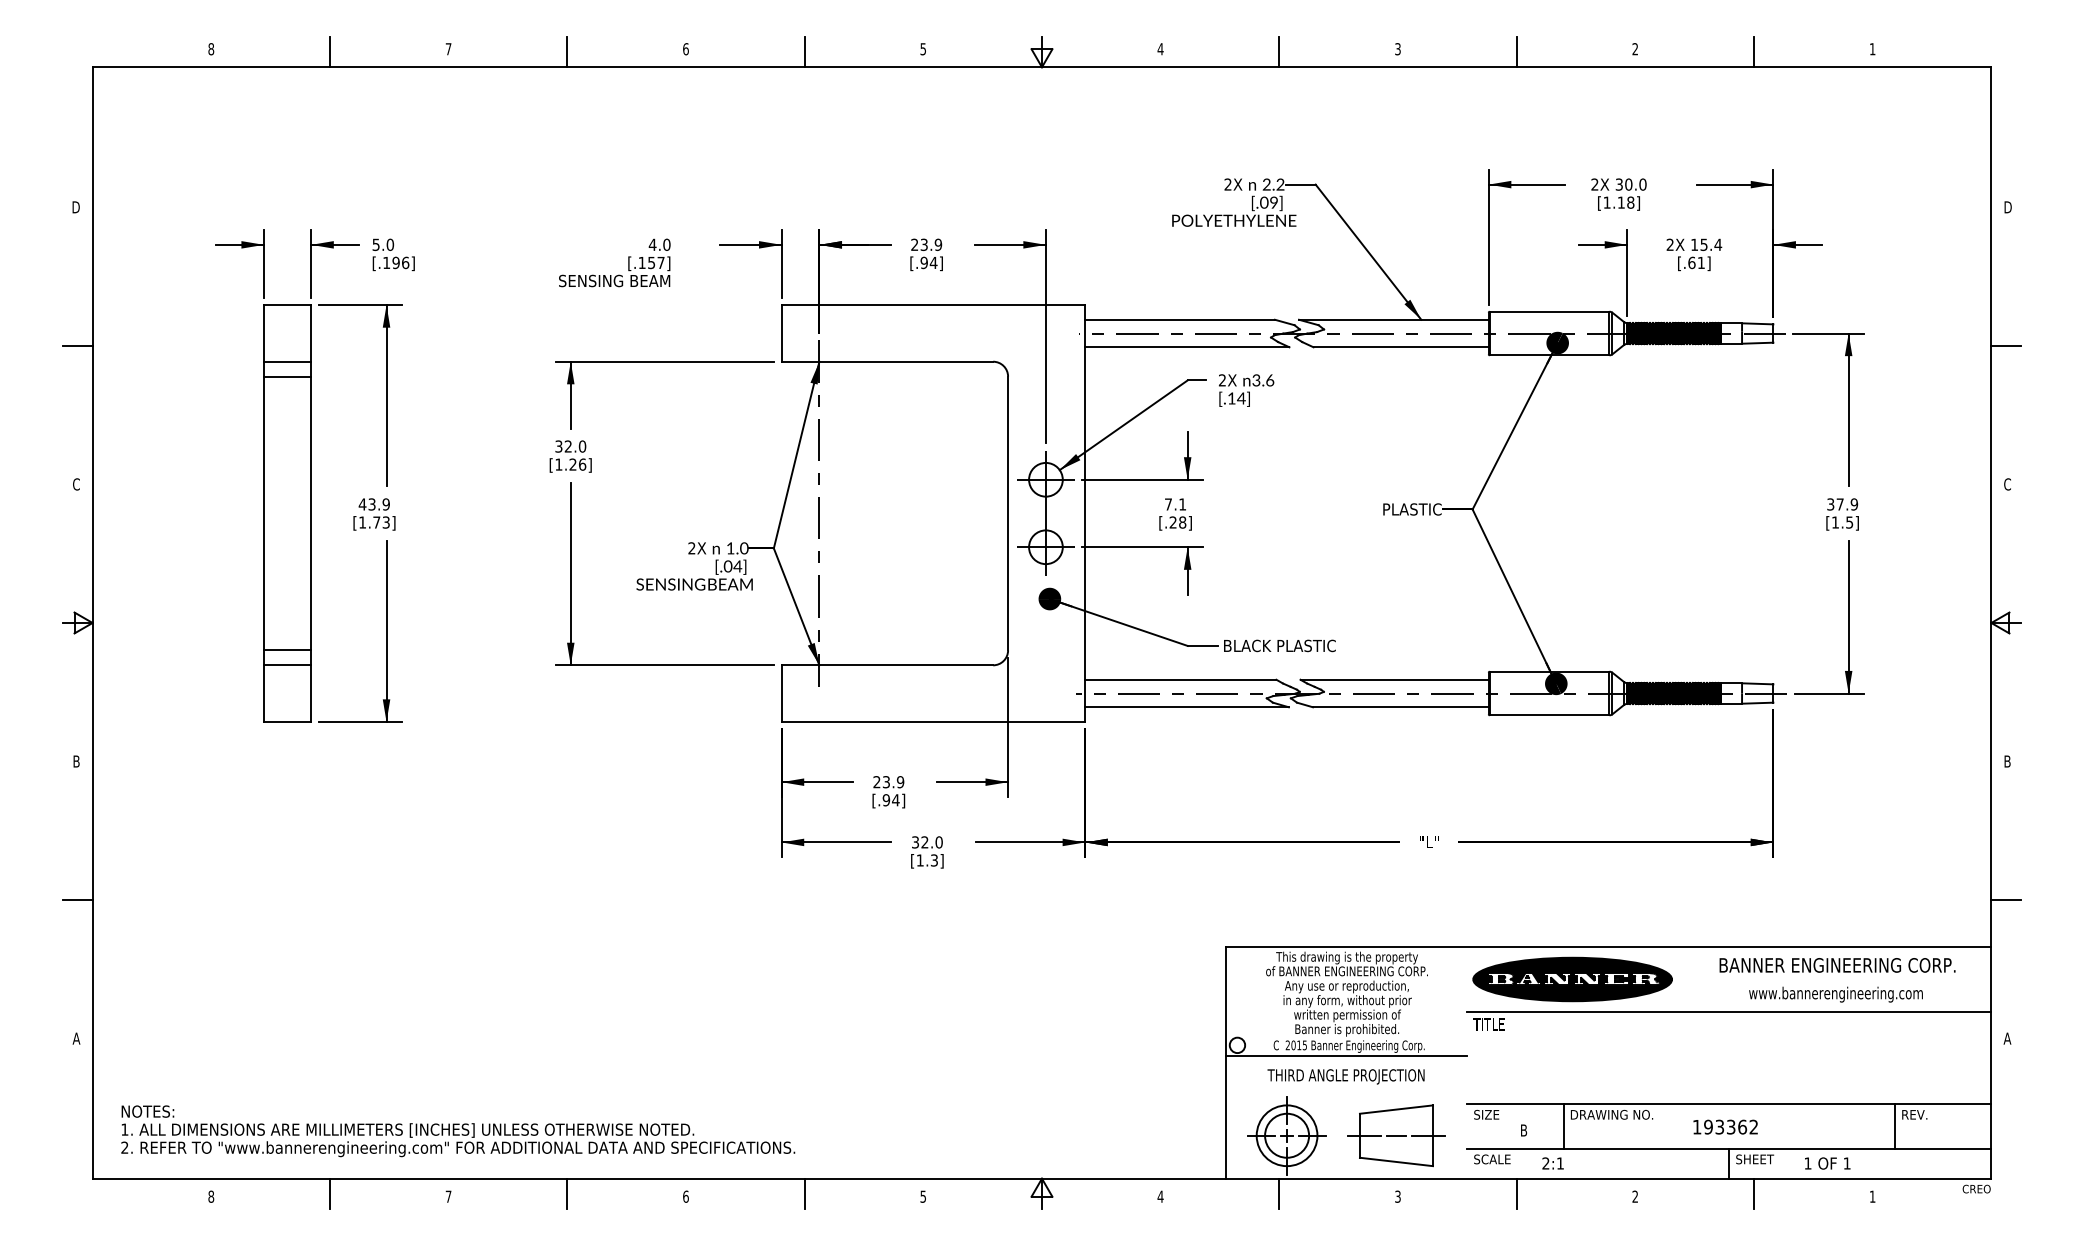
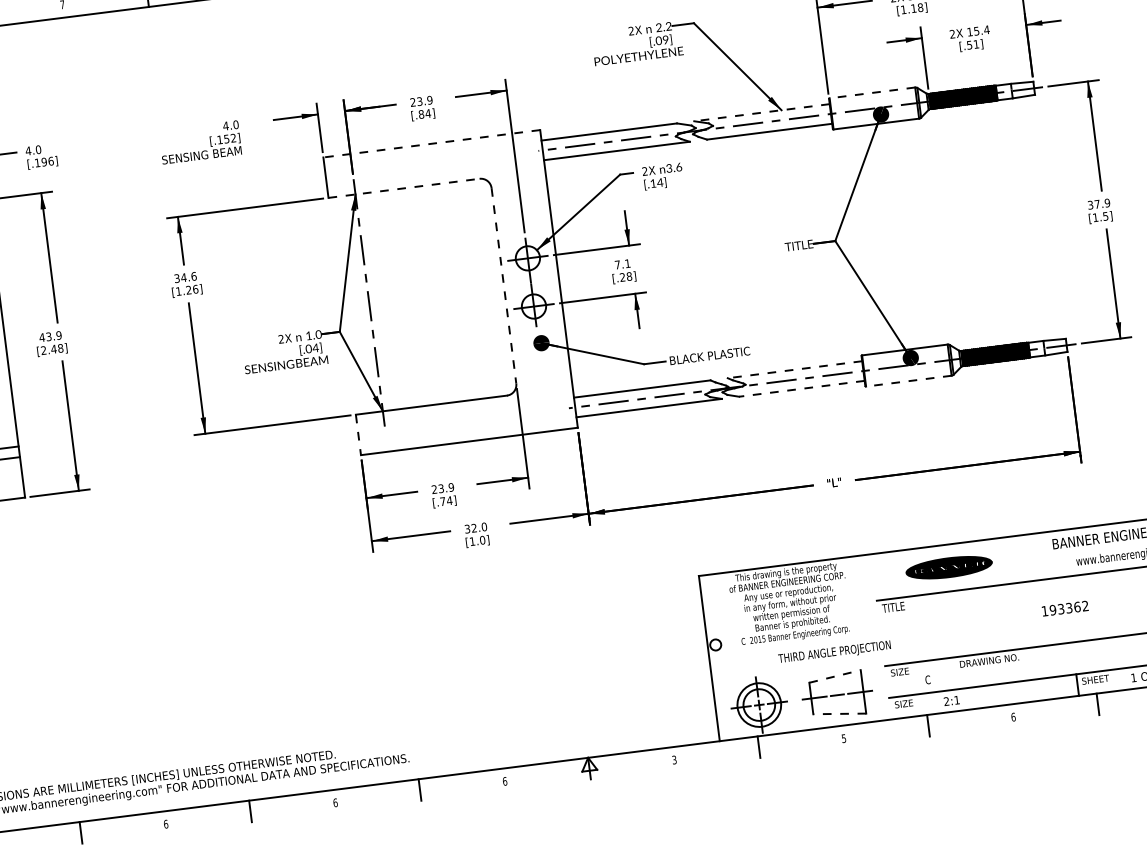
text: (376, 244) -> (28, 150), 5.0 -> 4.0
text: (660, 262) -> (233, 137), [.157] -> [.152]
text: (1691, 262) -> (969, 44), [.61] -> [.51]
text: (923, 263) -> (420, 114), [.94] -> [.84]
line: (933, 305) -> (431, 144), solid -> dashed
line: (1549, 311) -> (872, 92), solid -> dashed
line: (1393, 319) -> (761, 112), solid -> dashed
line: (887, 361) -> (404, 188), solid -> dashed
text: (575, 446) -> (188, 277), 32.0 -> 34.6
text: (1412, 509) -> (792, 246), PLASTIC -> TITLE
line: (1008, 513) -> (504, 285), solid -> dashed
text: (374, 522) -> (52, 349), [1.73] -> [2.48]
line: (1394, 679) -> (794, 369), solid -> dashed
line: (781, 694) -> (358, 435), solid -> dashed
line: (1400, 707) -> (801, 389), solid -> dashed
line: (1549, 715) -> (908, 381), solid -> dashed
text: (886, 800) -> (442, 501), [.94] -> [.74]
text: (934, 860) -> (482, 540), [1.3] -> [1.0]
part: (1572, 979) -> (949, 567), size x0.6
line: (1346, 1055) -> (794, 642), removed
text: (1345, 1076) -> (834, 652), moved
line: (1396, 1109) -> (835, 676), solid -> dashed
line: (1563, 1126) -> (955, 673), removed
text: (1725, 1126) -> (1065, 608), moved
text: (1523, 1130) -> (927, 679), B -> C
text: (1495, 1159) -> (910, 703), SCALE -> SIZE
line: (1396, 1161) -> (839, 713), solid -> dashed
text: (448, 1196) -> (165, 824), 7 -> 6
text: (923, 1196) -> (505, 781), 5 -> 6
text: (1160, 1196) -> (674, 759), 4 -> 3
text: (1397, 1196) -> (843, 738), 3 -> 5
text: (1635, 1196) -> (1013, 717), 2 -> 6

